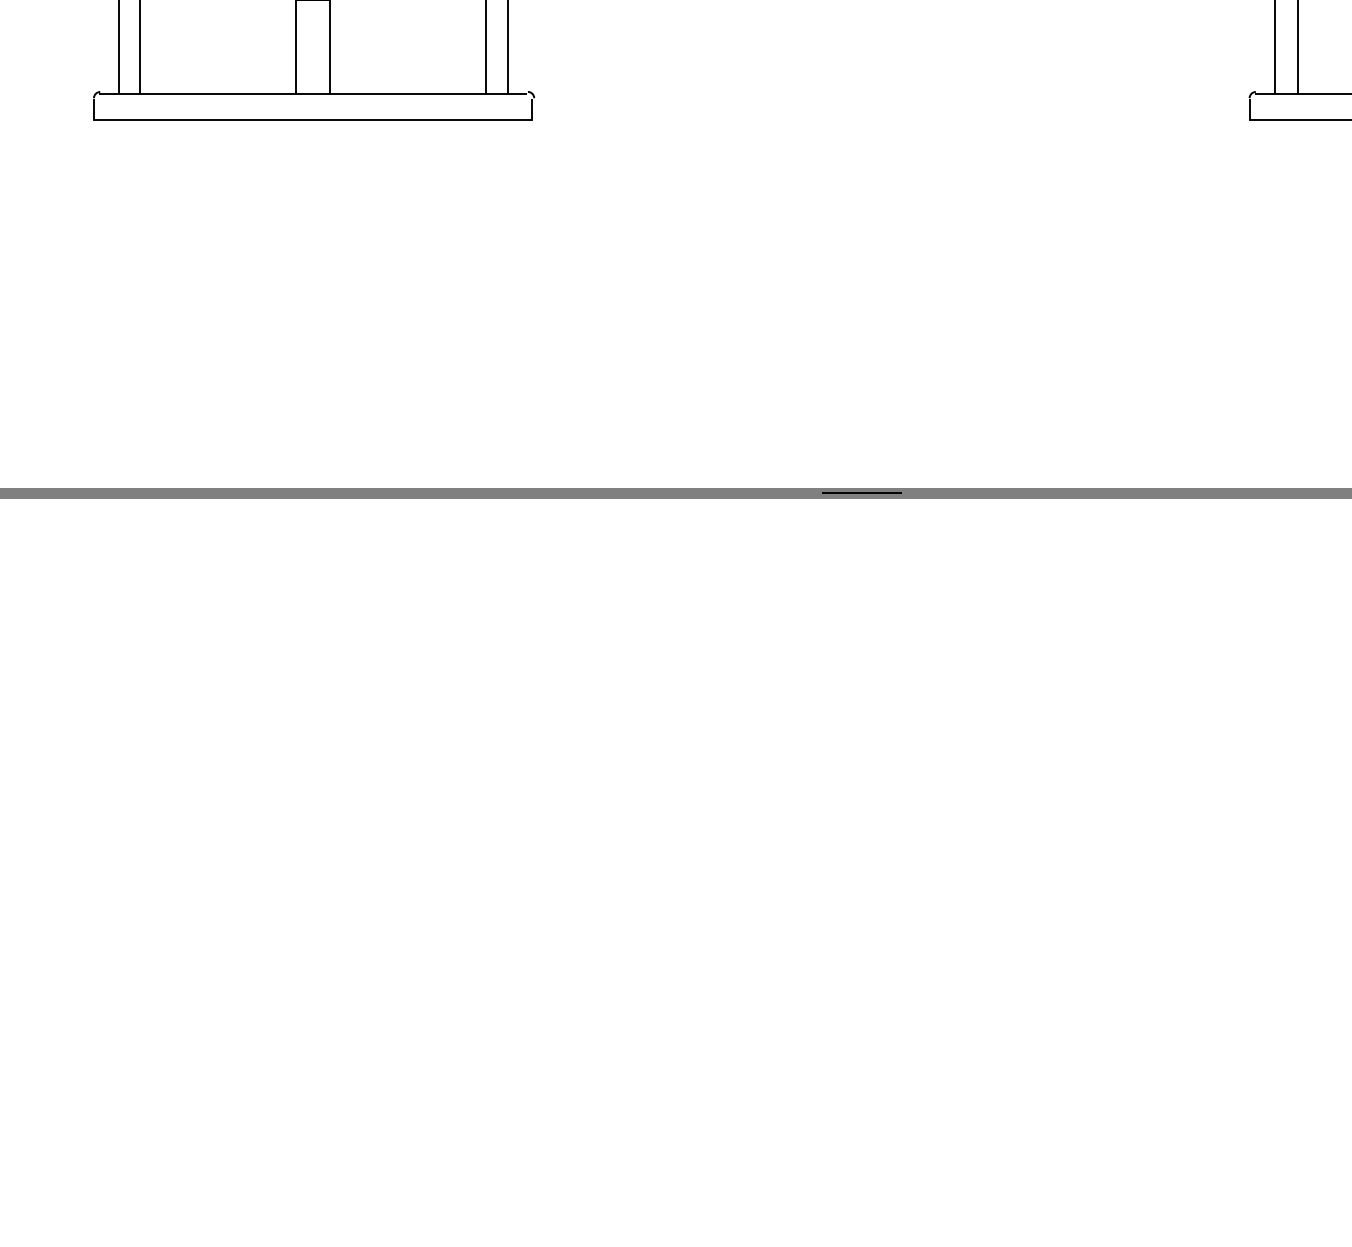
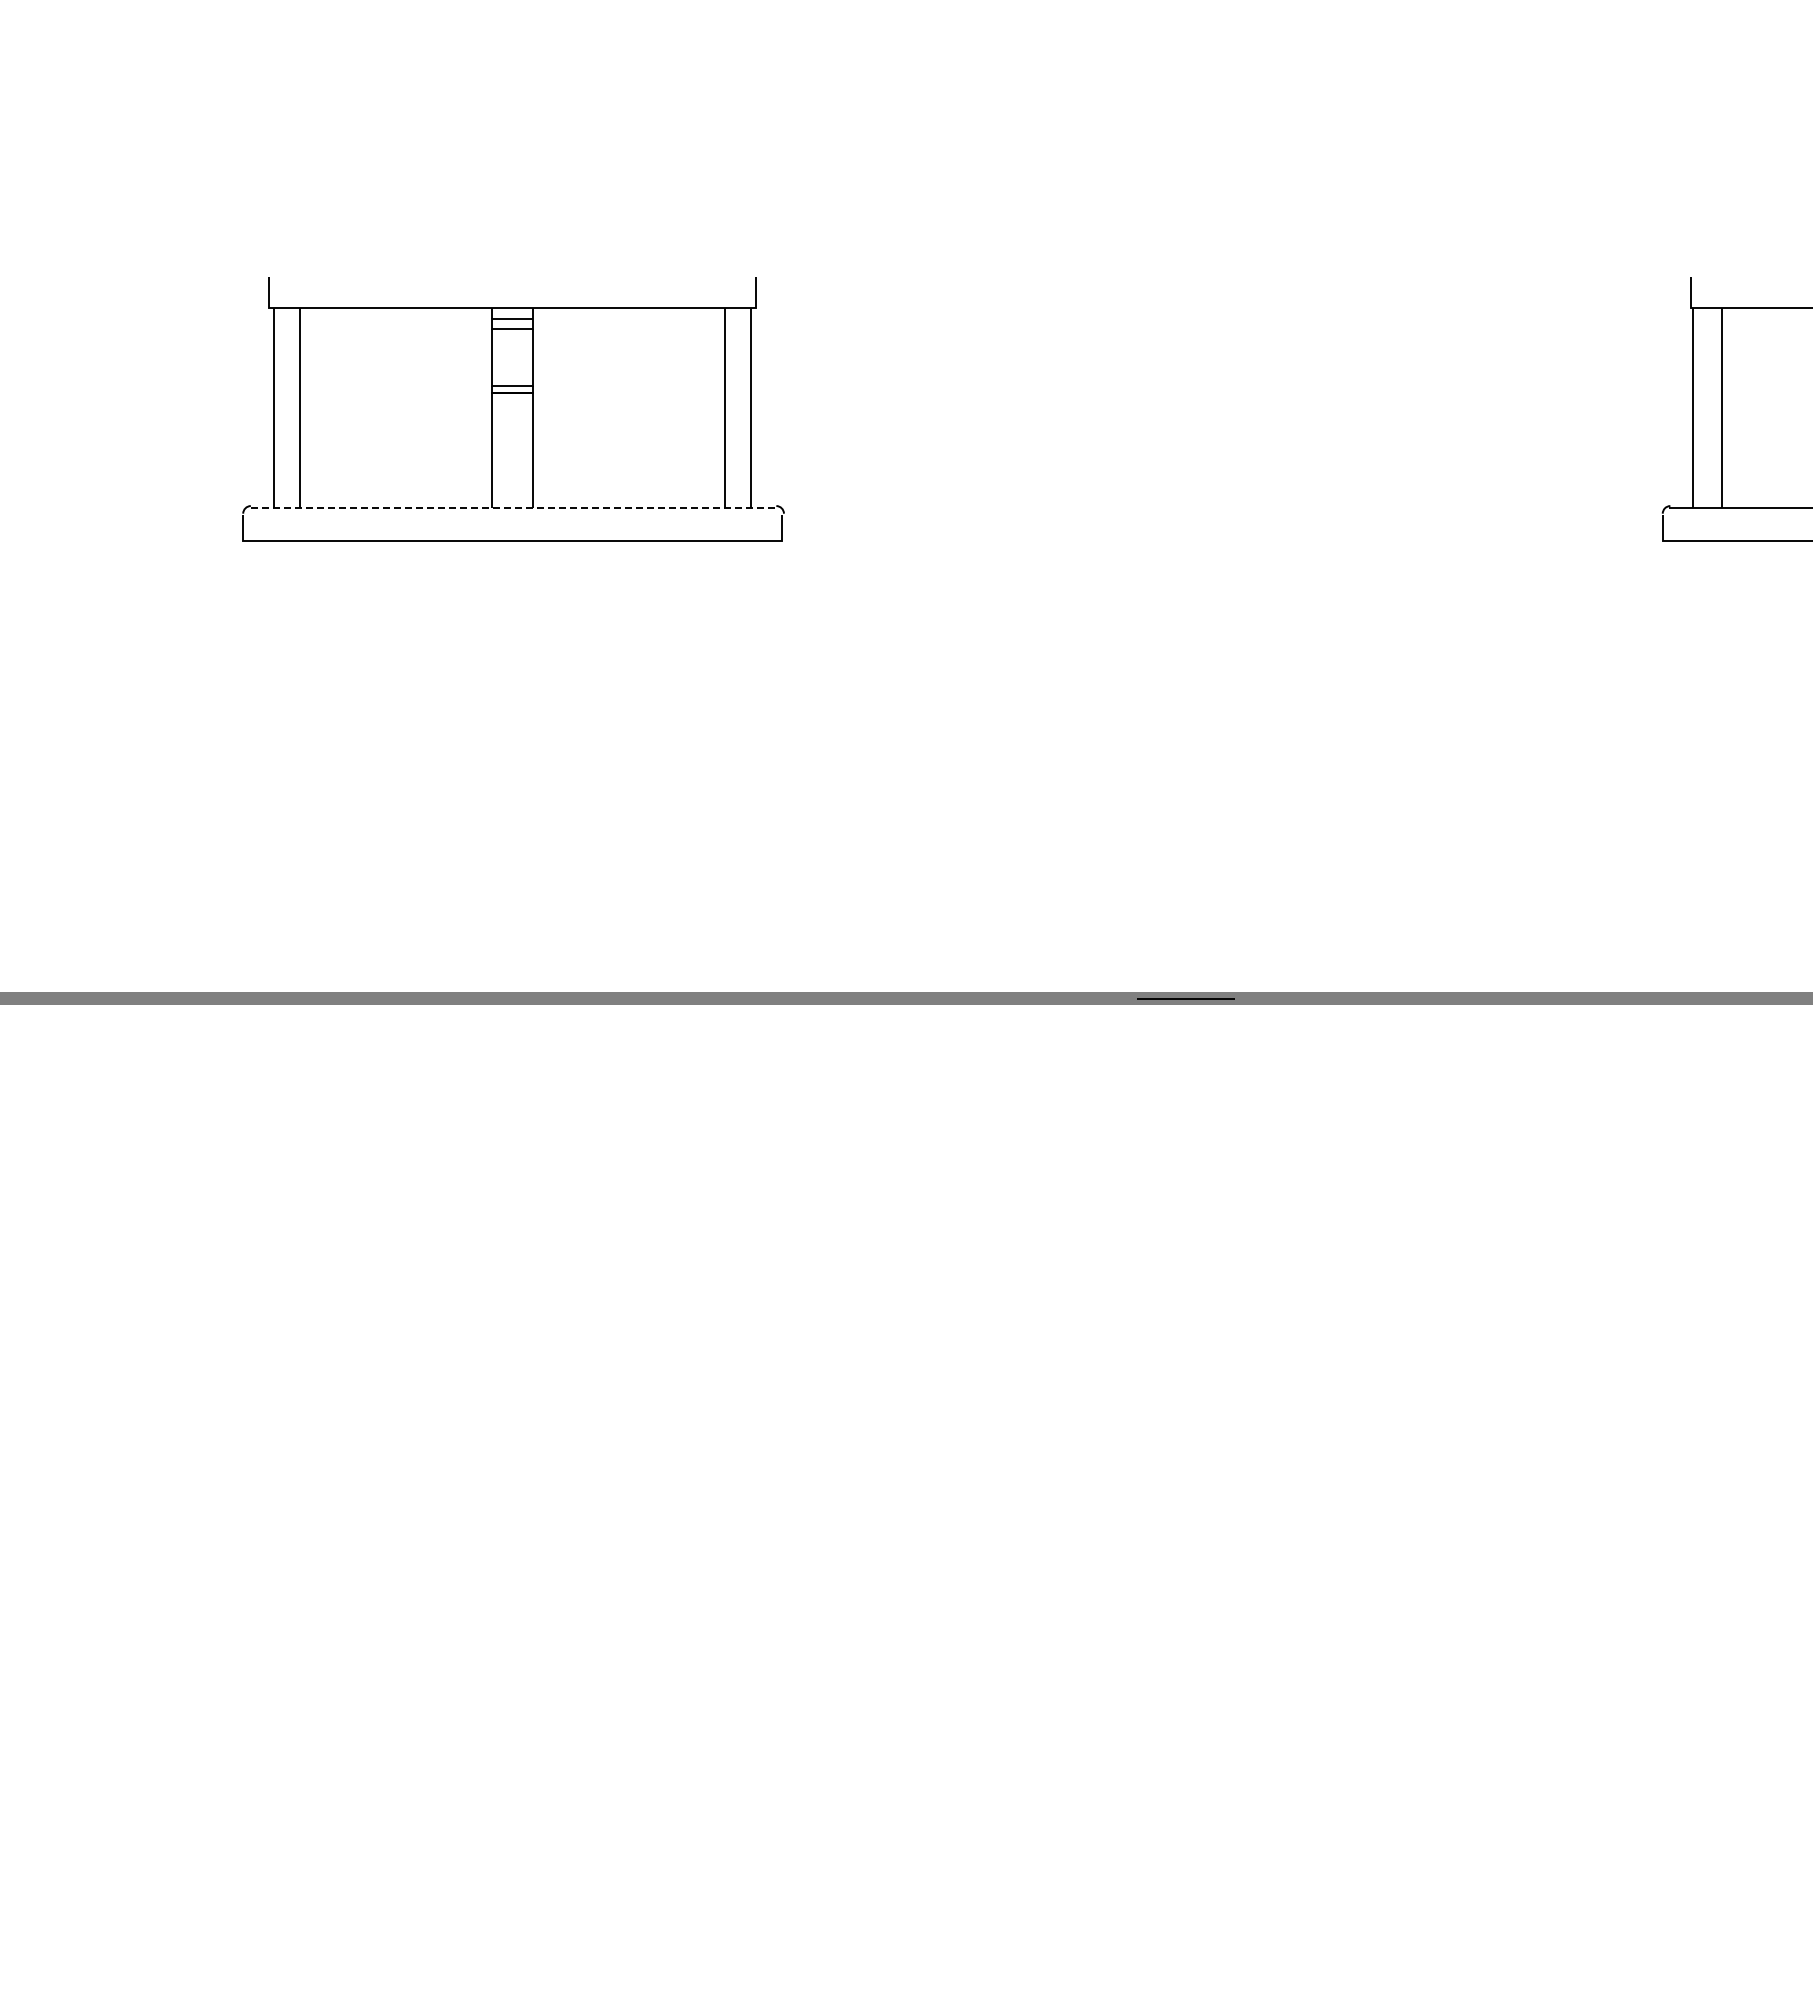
line: (313, 93) -> (512, 508), solid -> dashed

